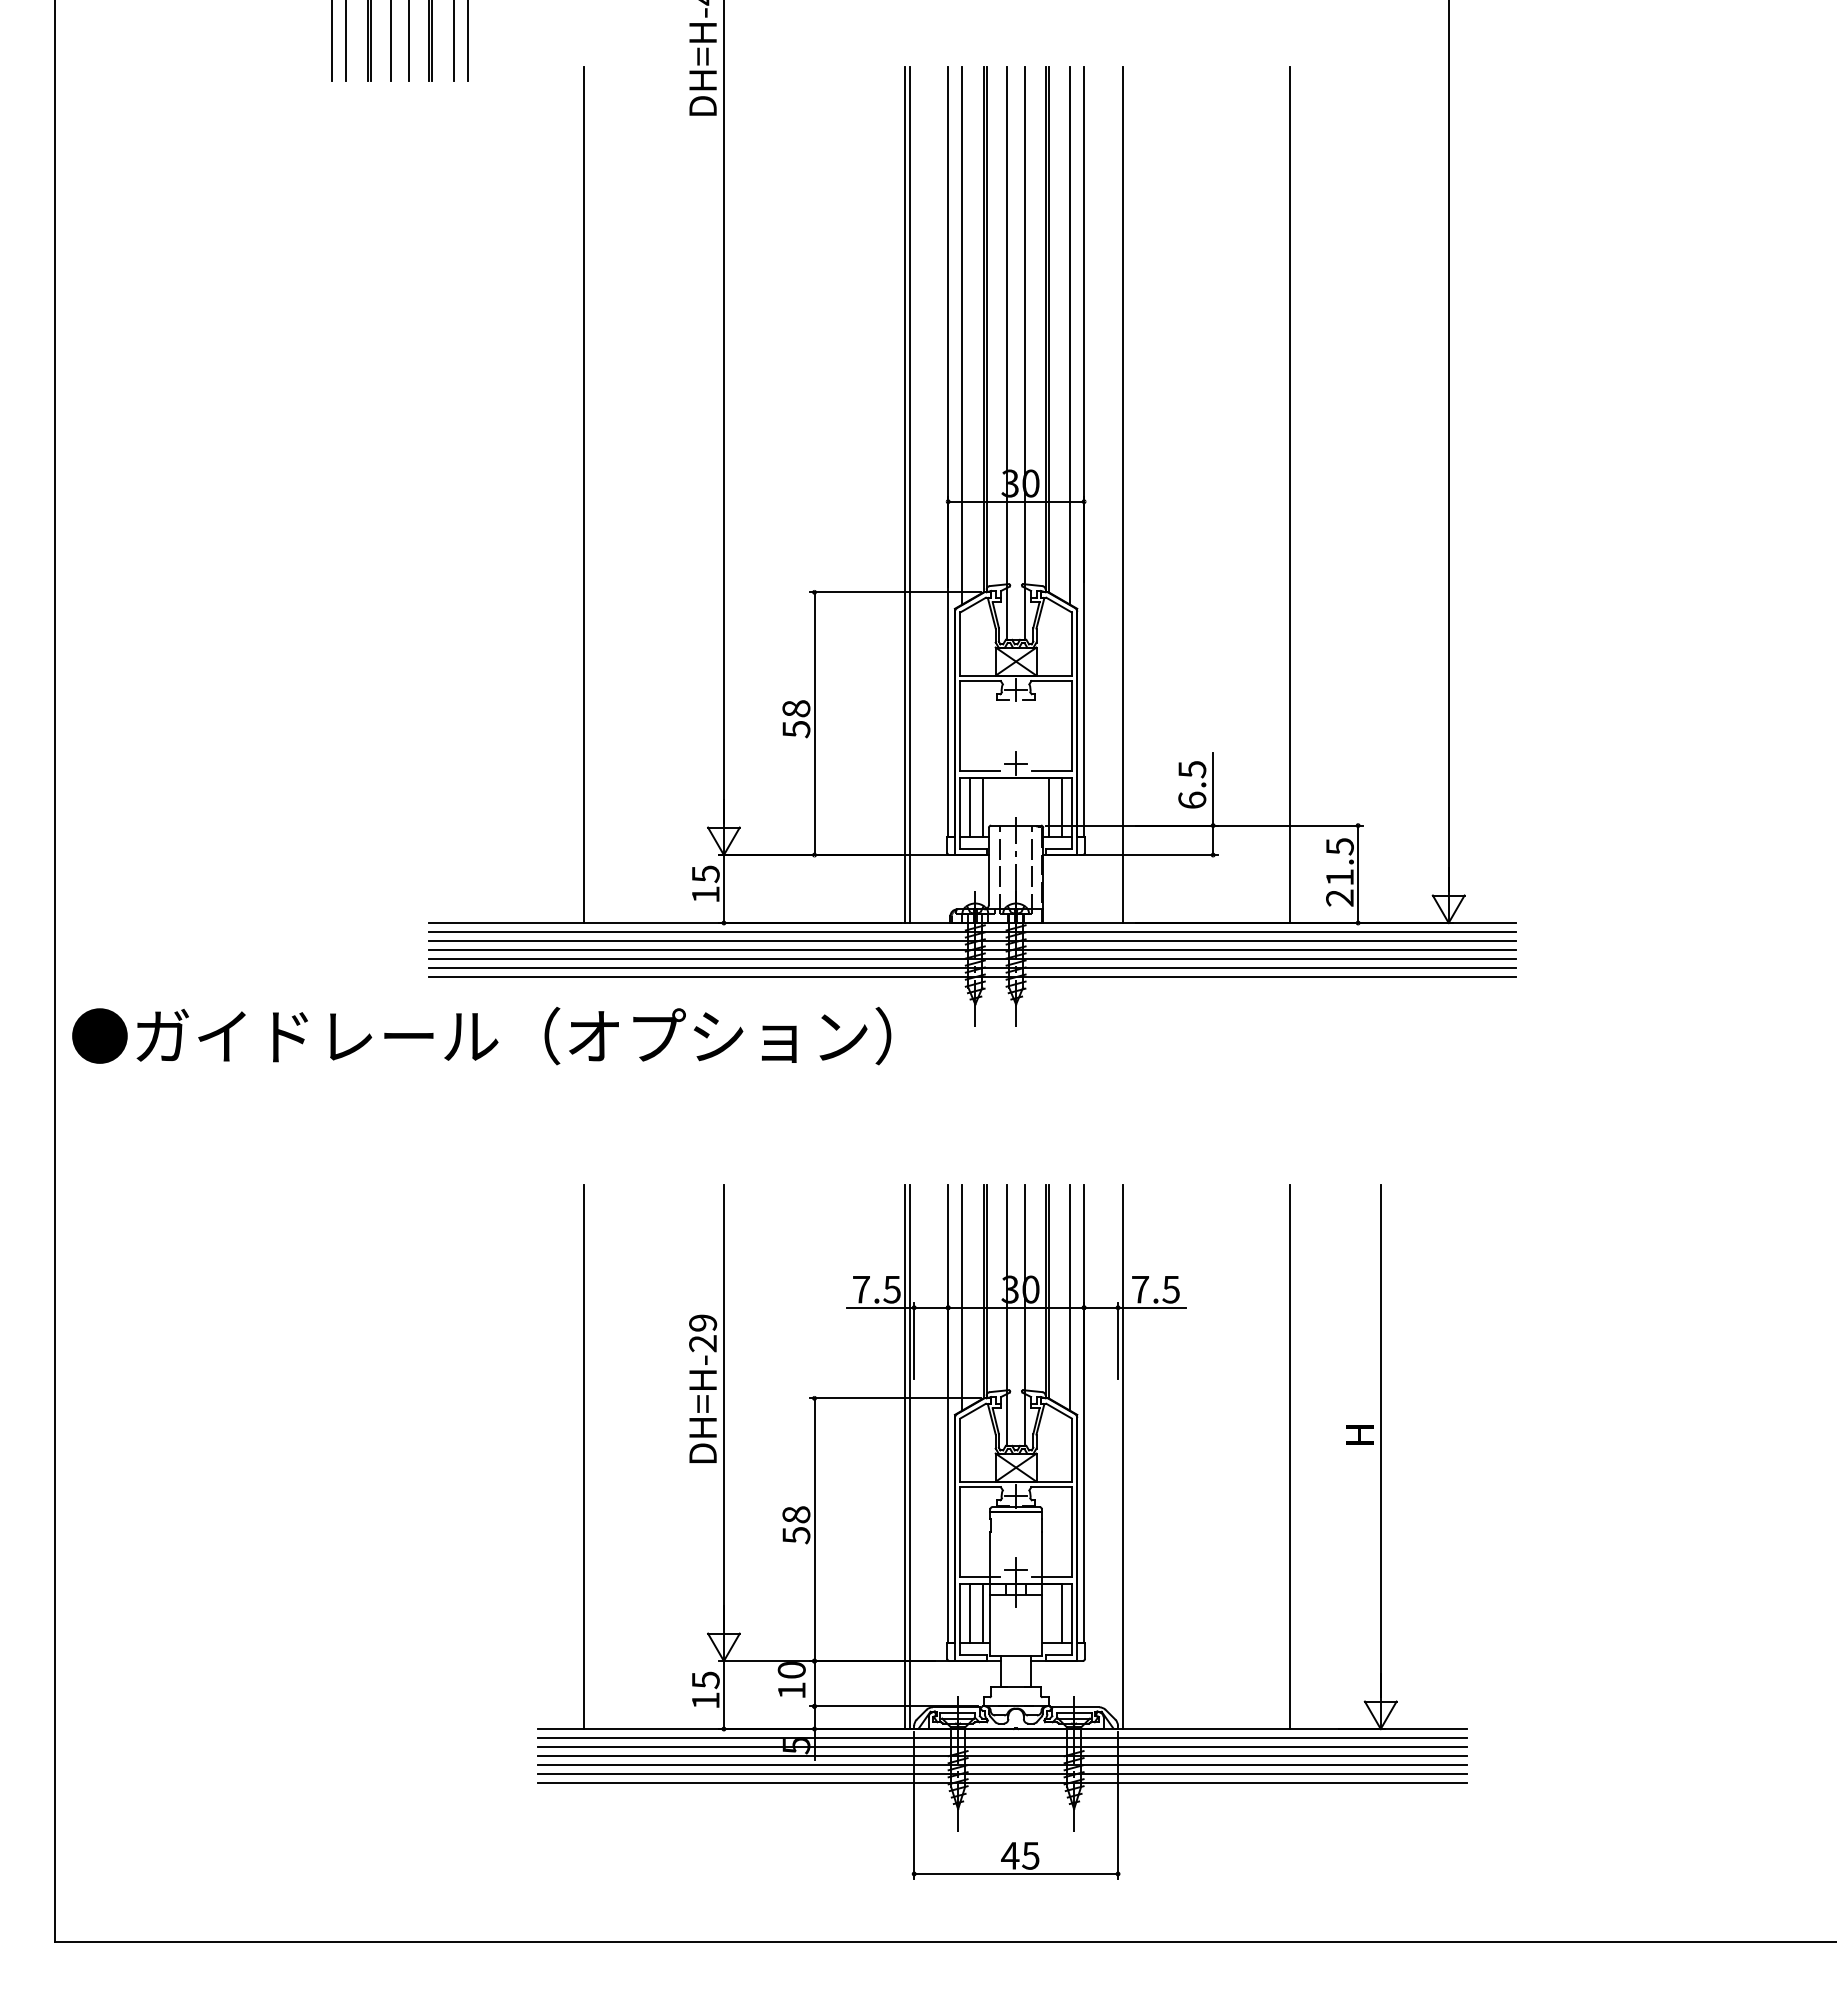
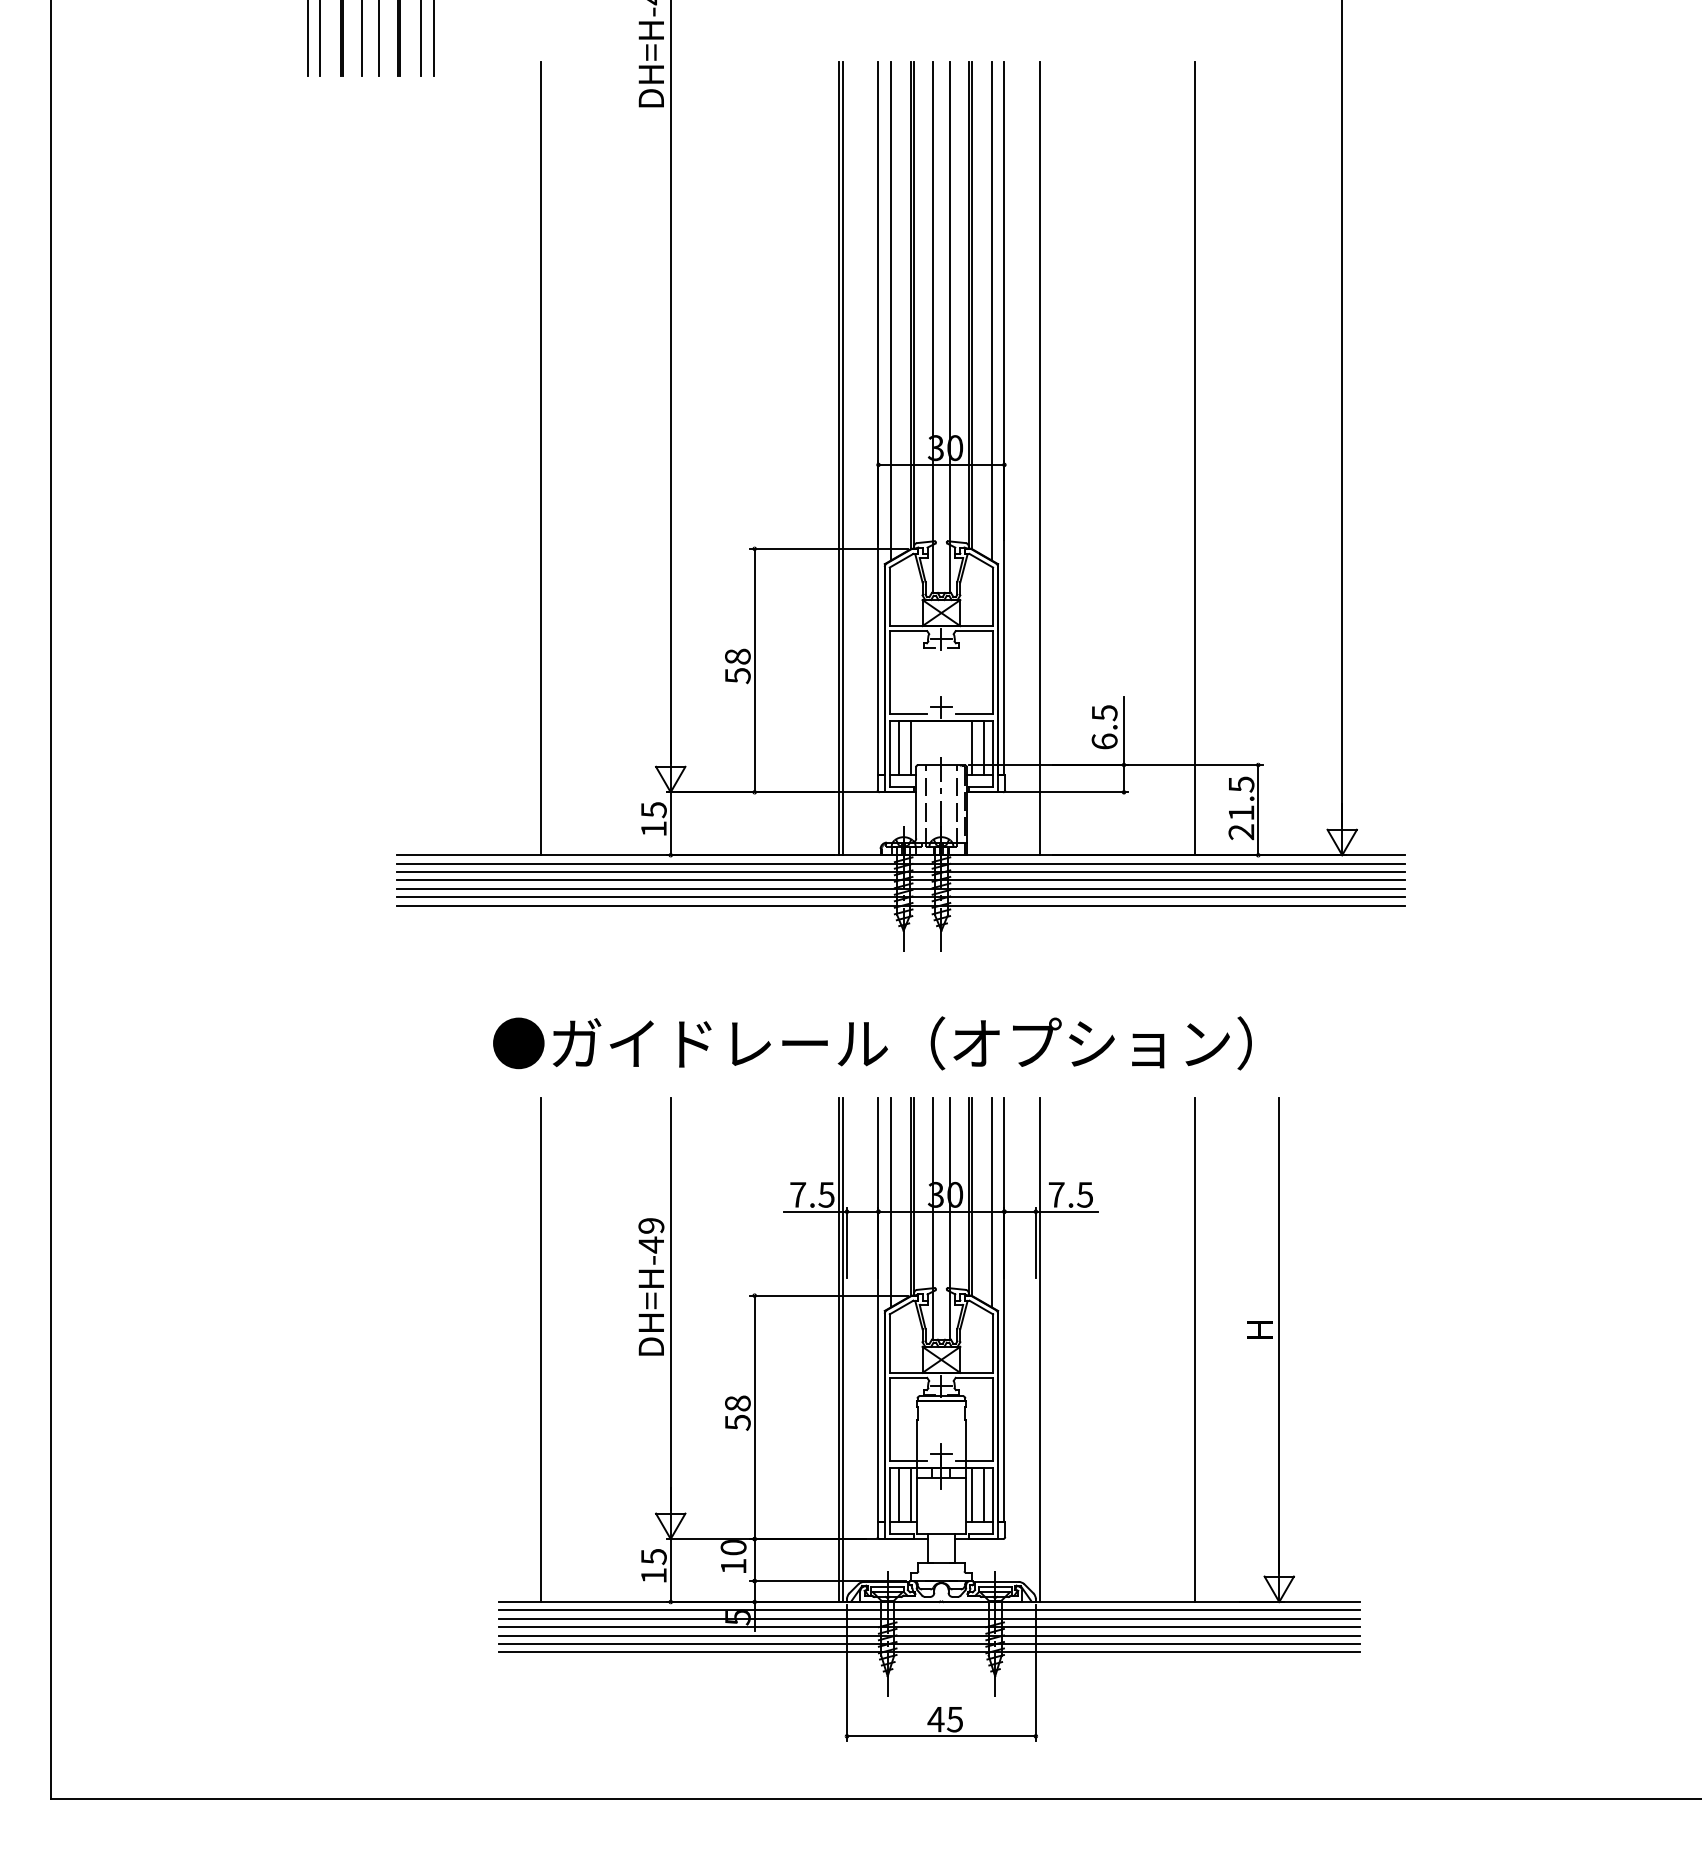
text: (481, 1036) -> (872, 1043), moved
text: (702, 1343) -> (650, 1244), DH=H-29 -> DH=H-49
line: (1048, 1613) -> (971, 1494), added

